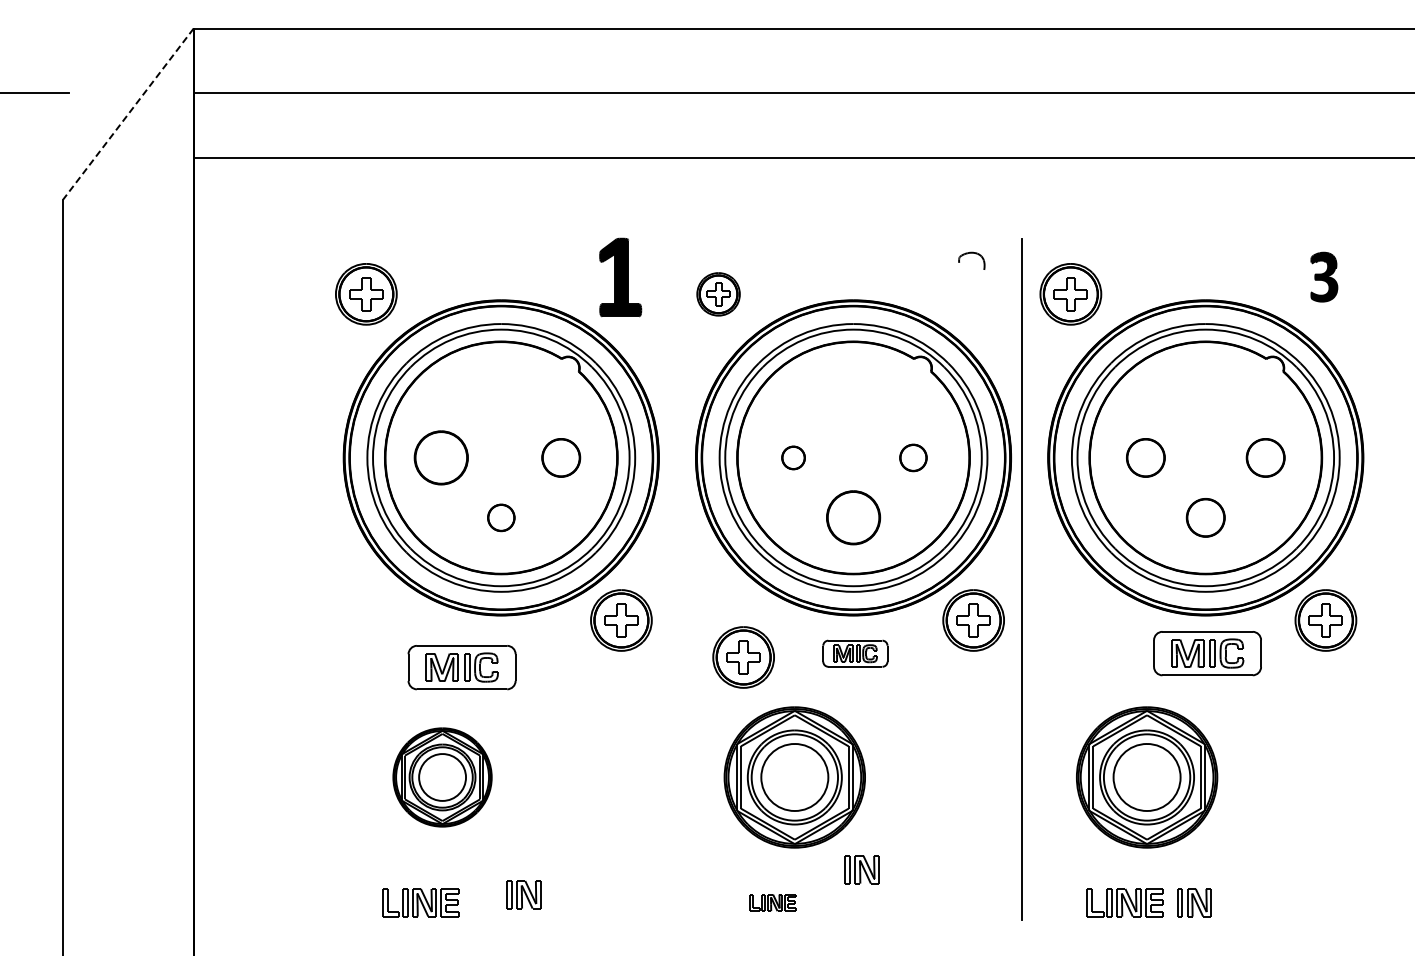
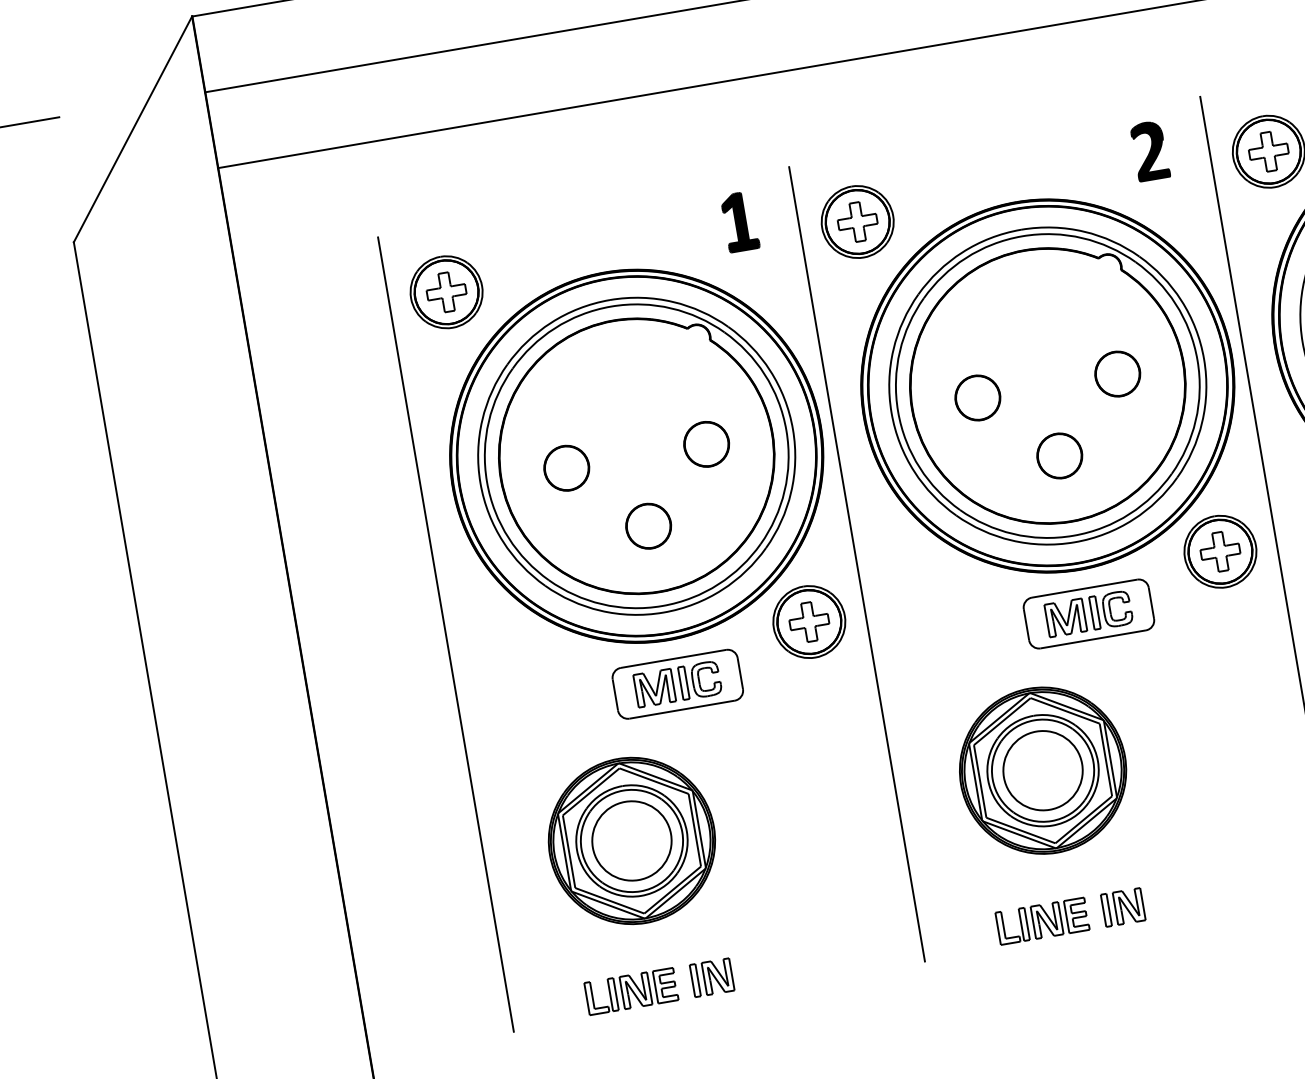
line: (128, 114) -> (133, 129), dashed -> solid
fill: (972, 276) -> (1150, 150), added
part: (620, 277) -> (739, 221), size x0.62
part: (718, 294) -> (857, 222), size x1.43
part: (441, 457) -> (566, 467), size x0.71
part: (793, 457) -> (977, 397), size x1.67
part: (913, 457) -> (1117, 373), size x1.43
part: (501, 517) -> (648, 525), size x1.43
part: (853, 517) -> (1059, 455), size x0.71
line: (317, 578) -> (446, 633), added
line: (669, 578) -> (857, 563), added
part: (855, 653) -> (1089, 613), size x1.67
part: (743, 657) -> (959, 640), removed
part: (461, 667) -> (677, 684), moved
part: (442, 777) -> (631, 841), size x1.43
part: (861, 869) -> (1122, 907), moved
part: (523, 894) -> (711, 977), moved
part: (772, 902) -> (1041, 921), size x1.67

